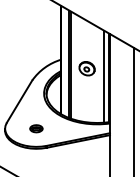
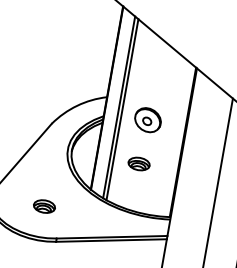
line: (104, 76) -> (175, 138), removed
part: (86, 94) -> (139, 163), added

